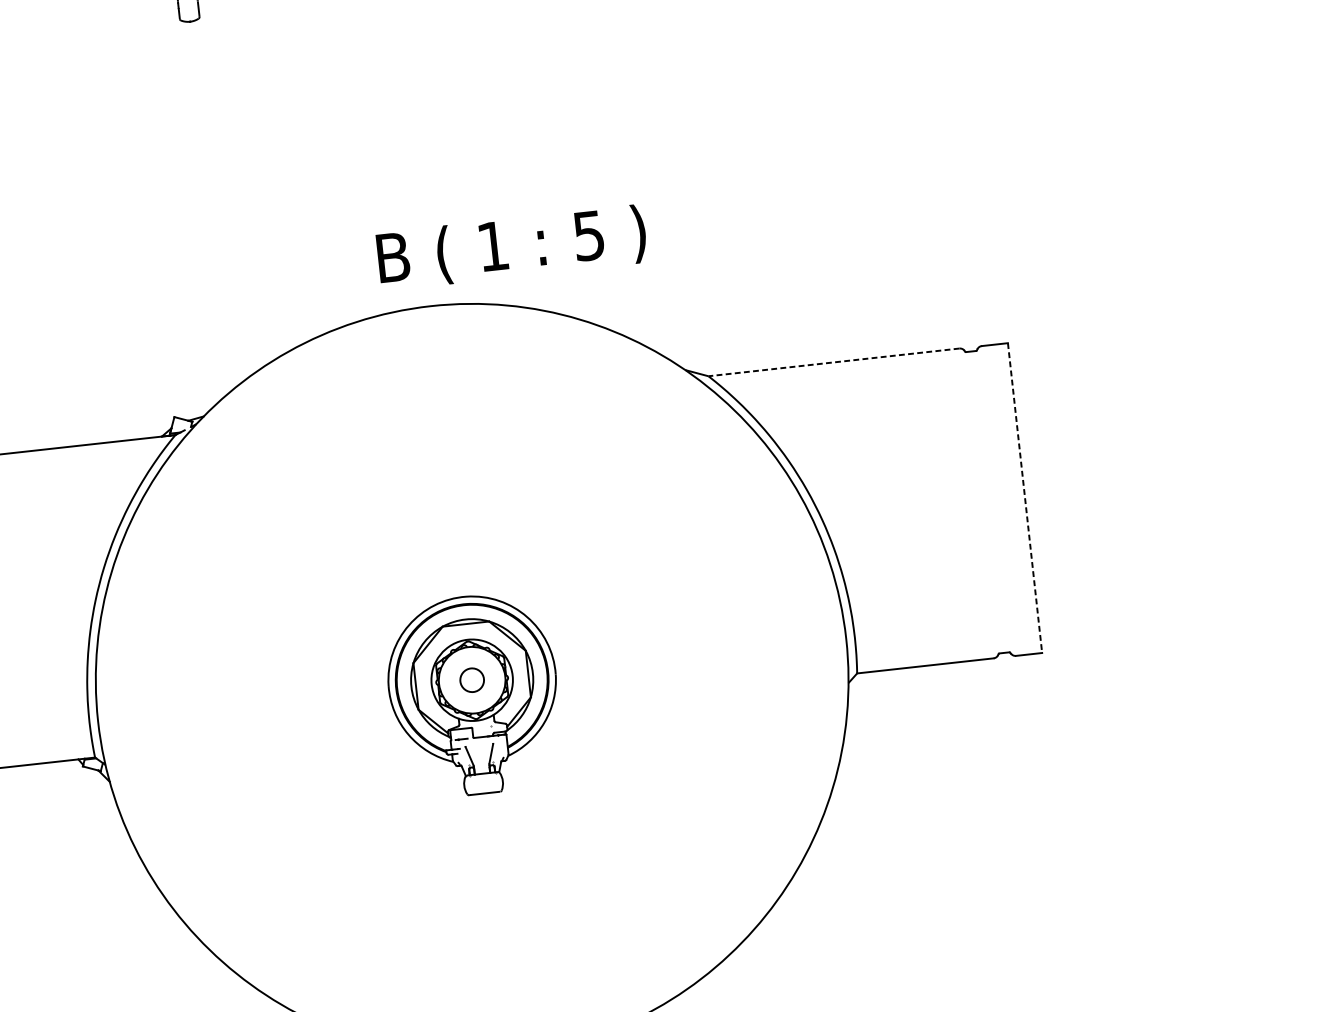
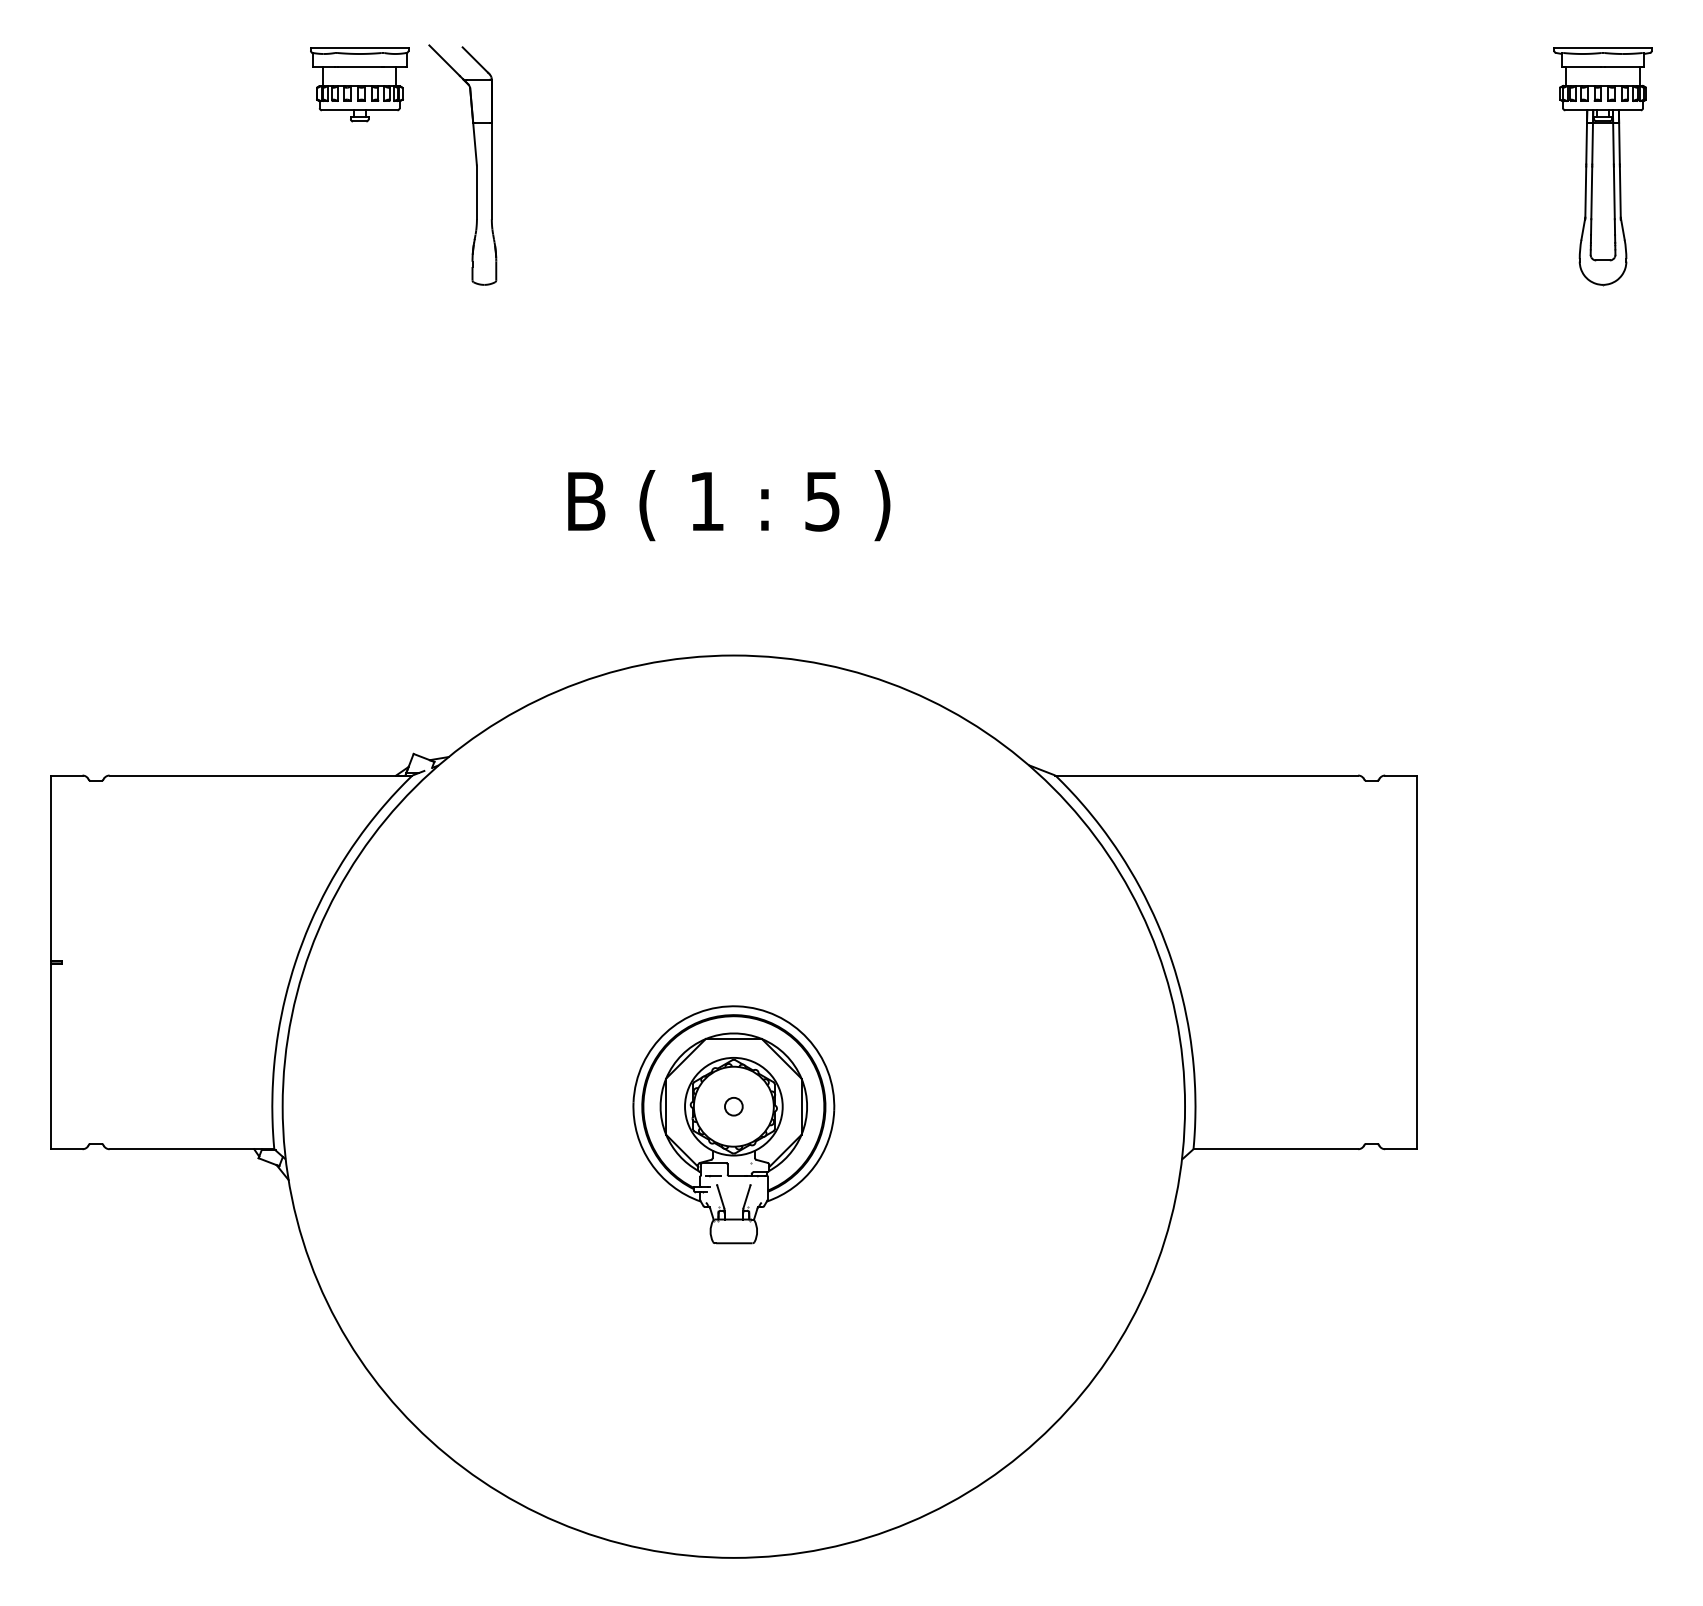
text: (512, 247) -> (729, 505), moved
line: (833, 362) -> (1206, 775), dashed -> solid
line: (1024, 498) -> (1416, 962), dashed -> solid
circle: (471, 680) -> (733, 1106), size x0.62

